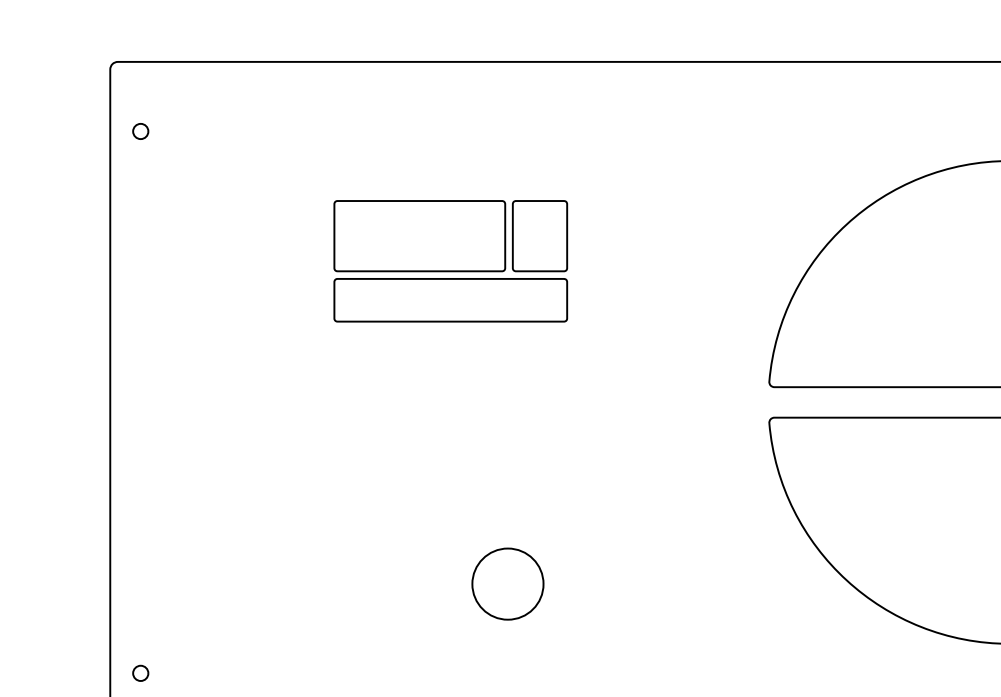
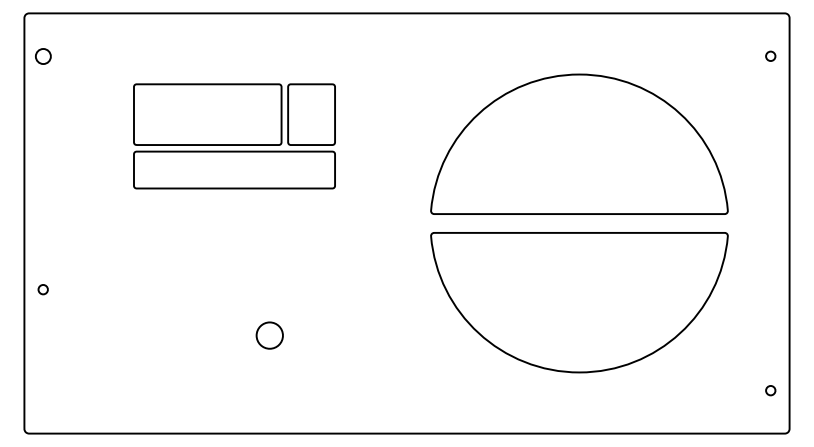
circle: (139, 130) -> (42, 55), size x1.6
part: (450, 261) -> (234, 136), size x1.4
circle: (507, 583) -> (269, 335), size x0.6
circle: (139, 673) -> (42, 289), moved

